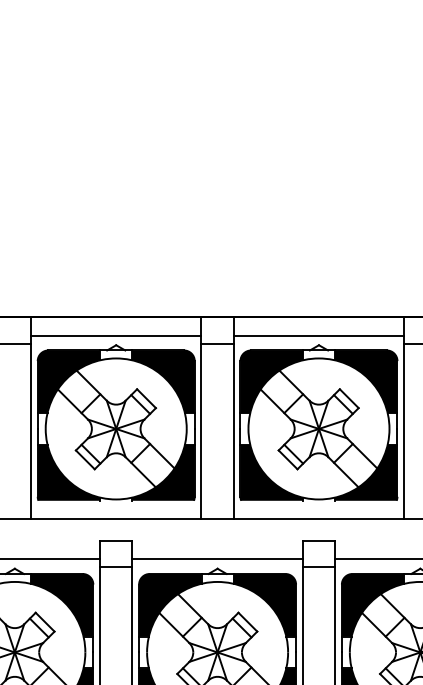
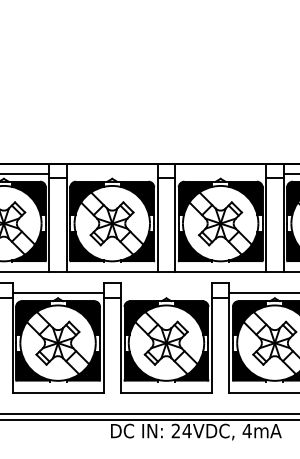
line: (114, 335) -> (111, 173), removed
line: (318, 335) -> (220, 173), removed
line: (217, 559) -> (166, 293), removed

